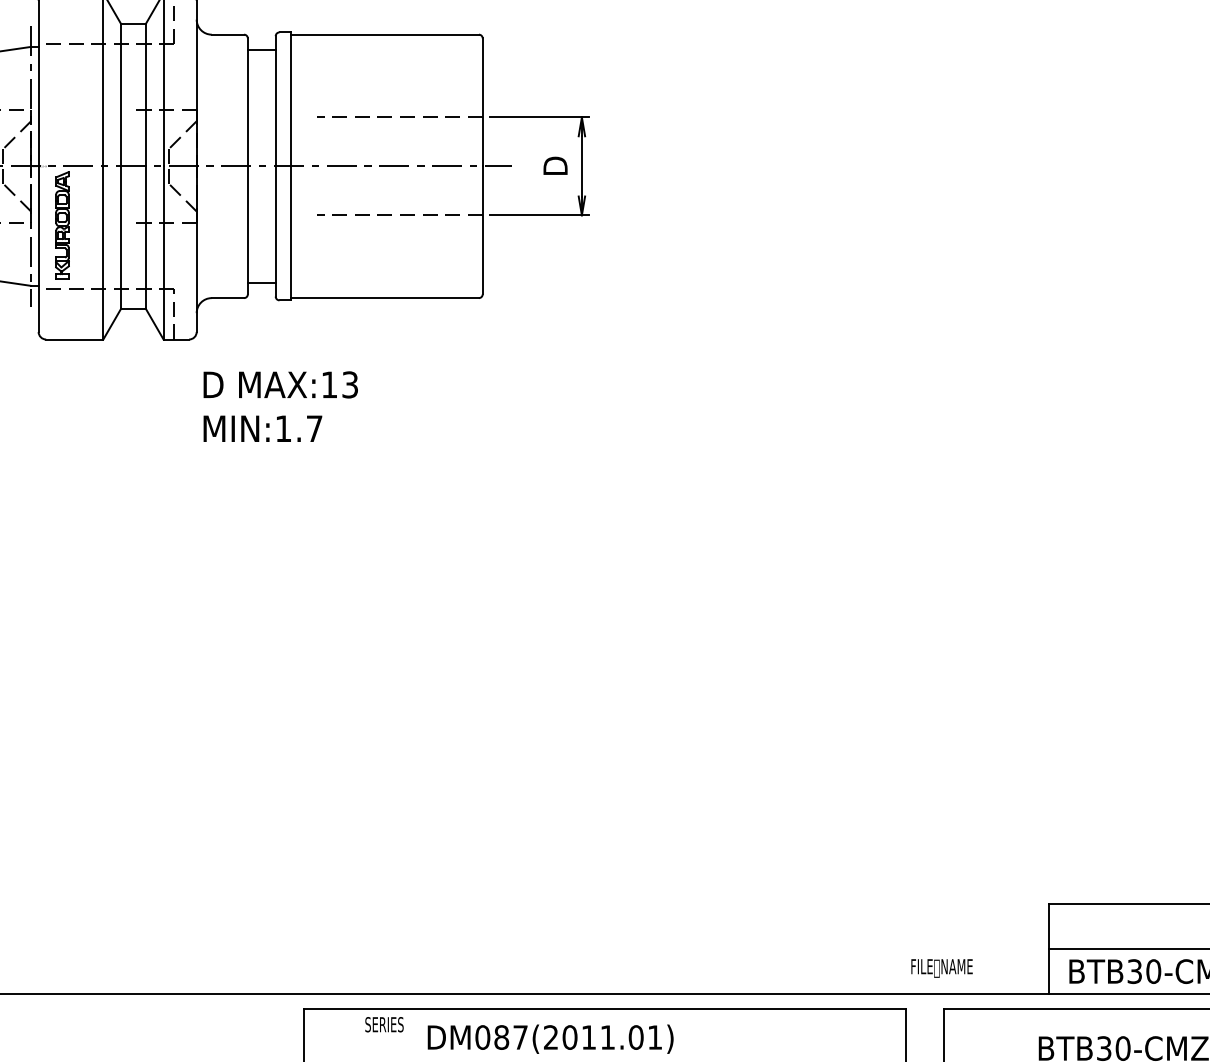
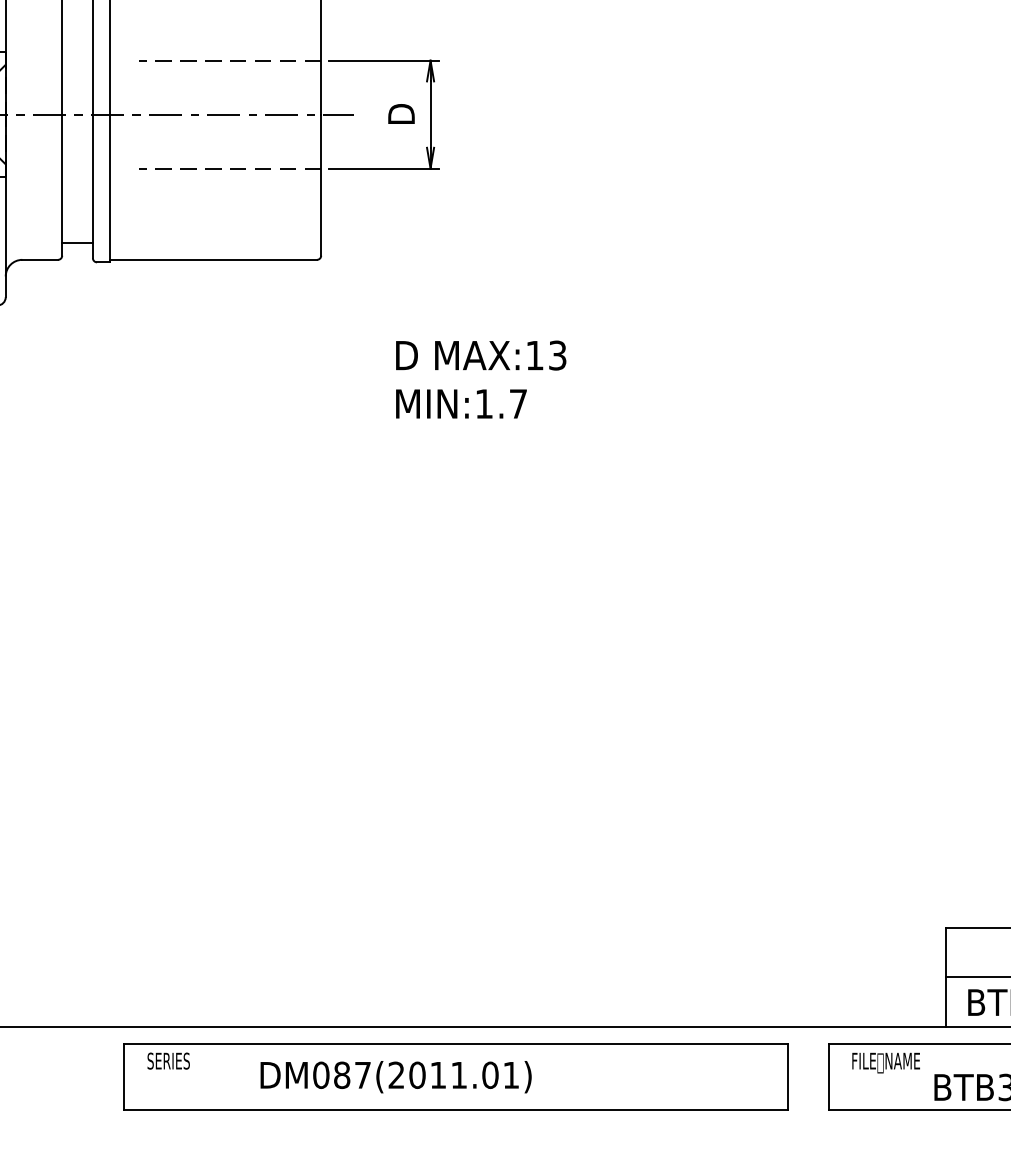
text: (280, 406) -> (480, 379), moved
text: (941, 968) -> (885, 1063), moved
text: (384, 1024) -> (168, 1060), moved

